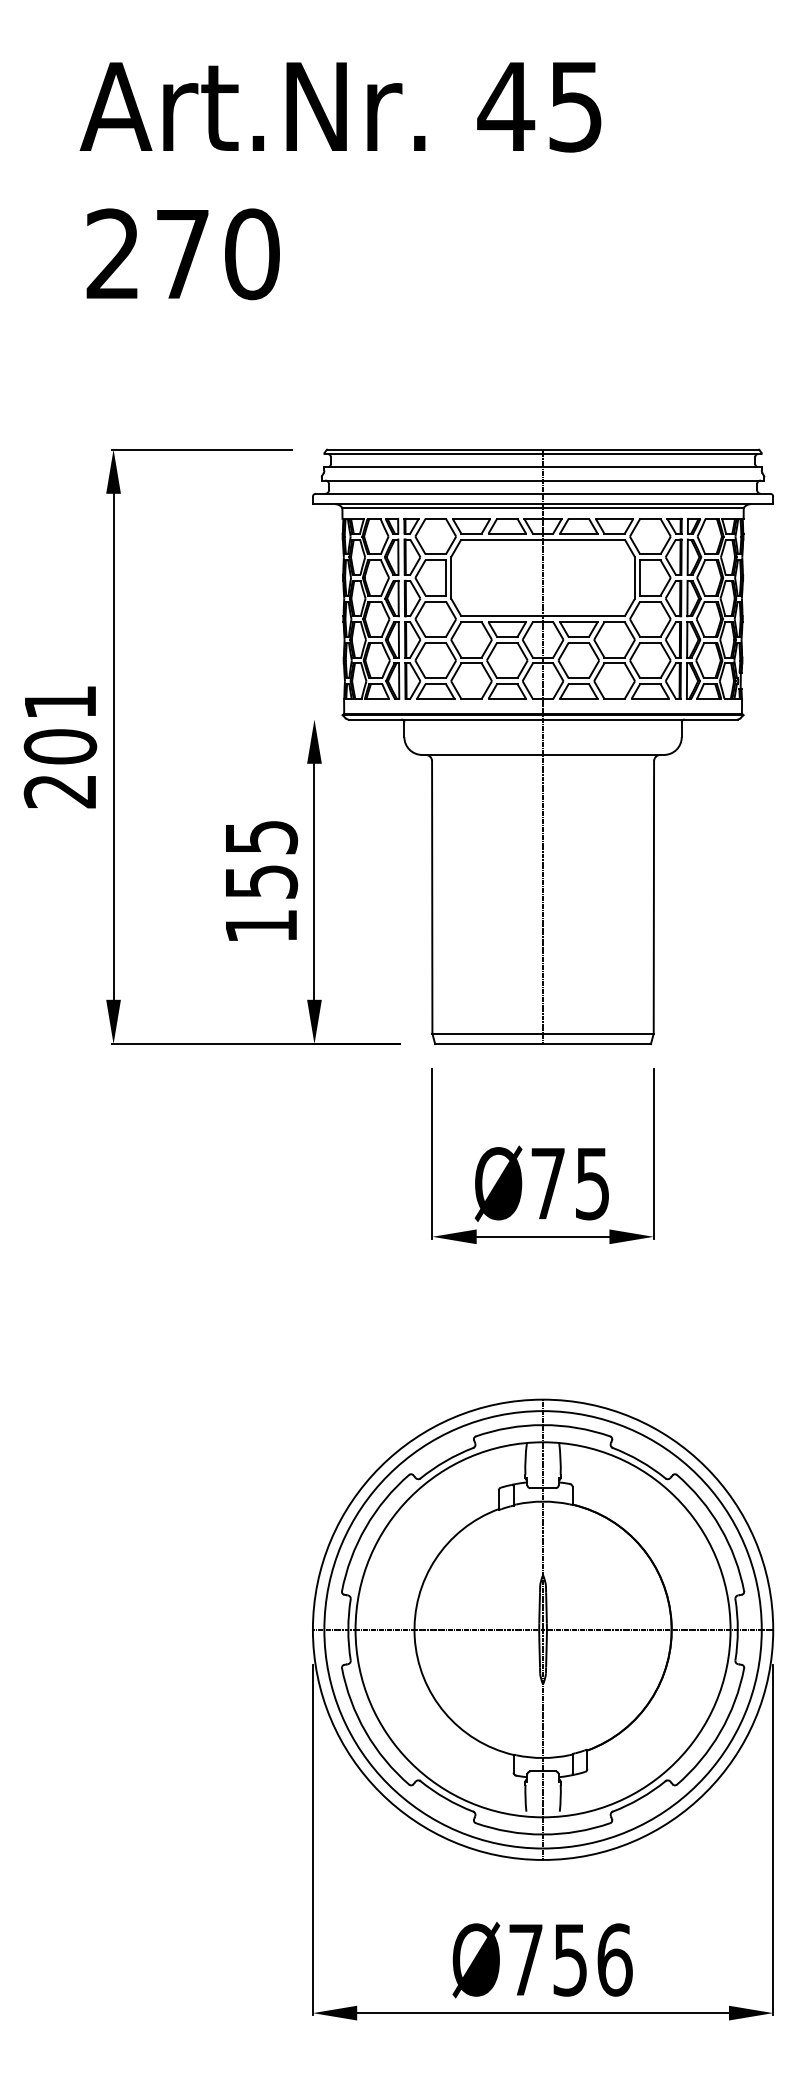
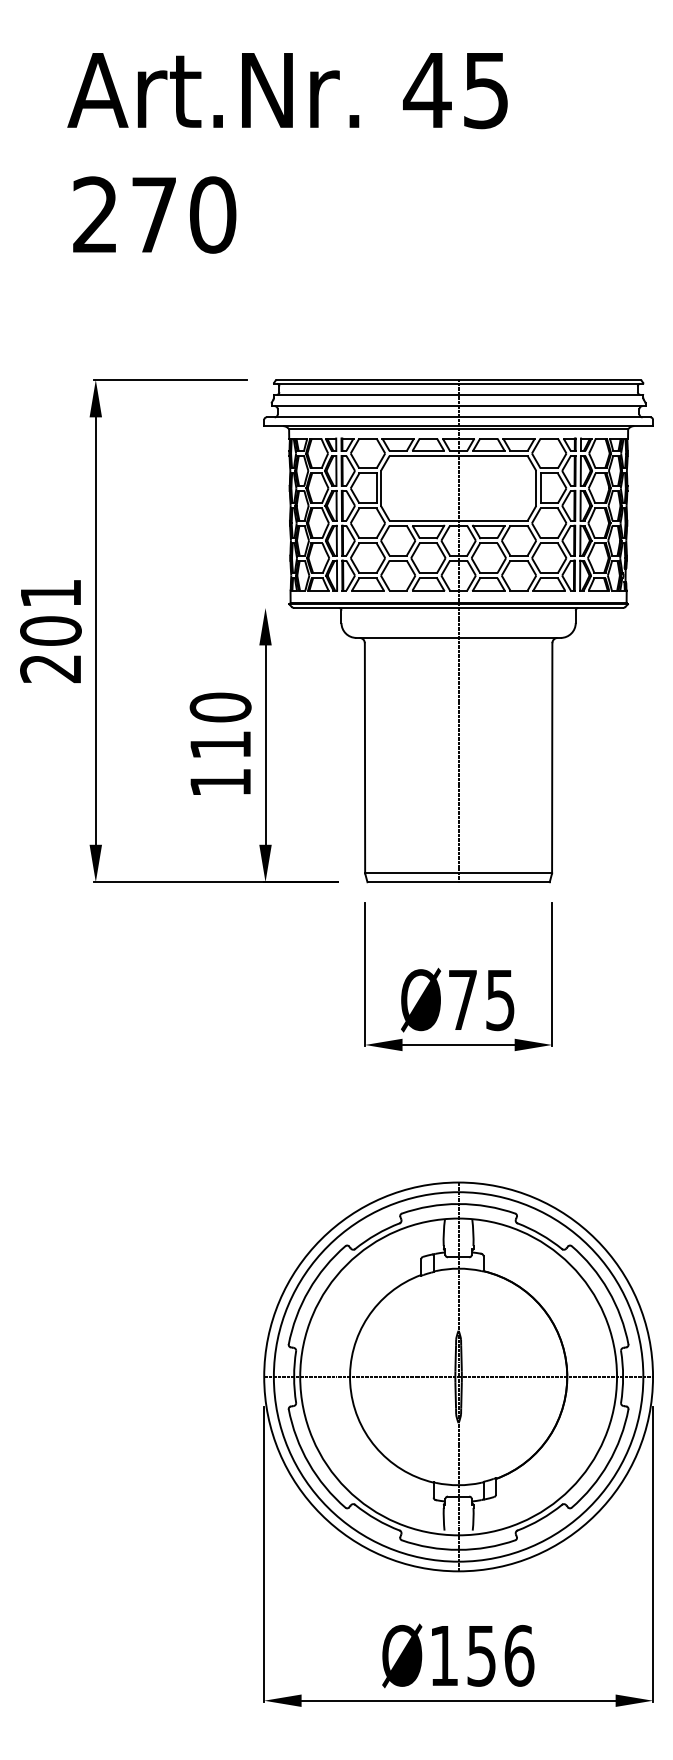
text: (261, 858) -> (220, 725), 155 -> 110
text: (525, 1959) -> (443, 1655), Ø756 -> Ø156

